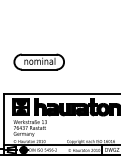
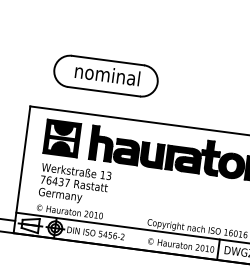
part: (38, 61) -> (104, 74), moved

